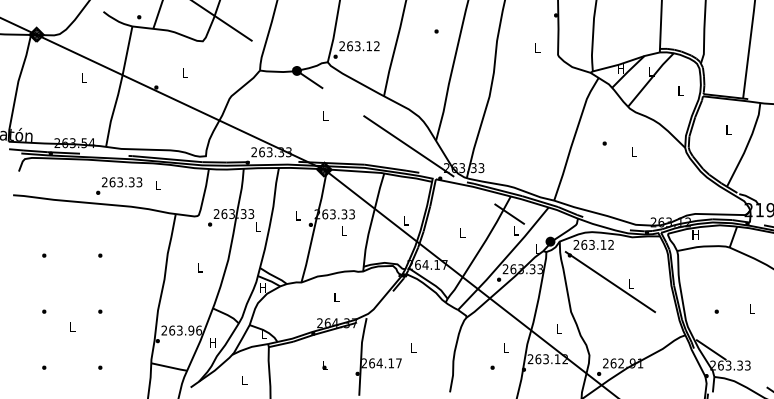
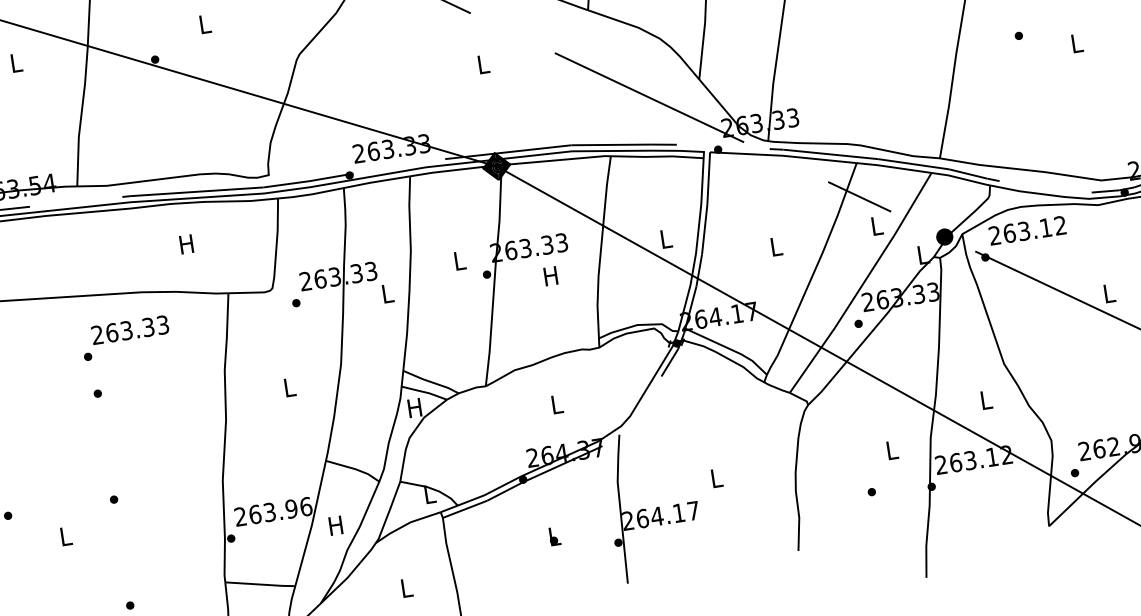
text: (119, 185) -> (126, 336), moved
text: (157, 185) -> (185, 244), L -> H
text: (343, 230) -> (550, 275), L -> H

